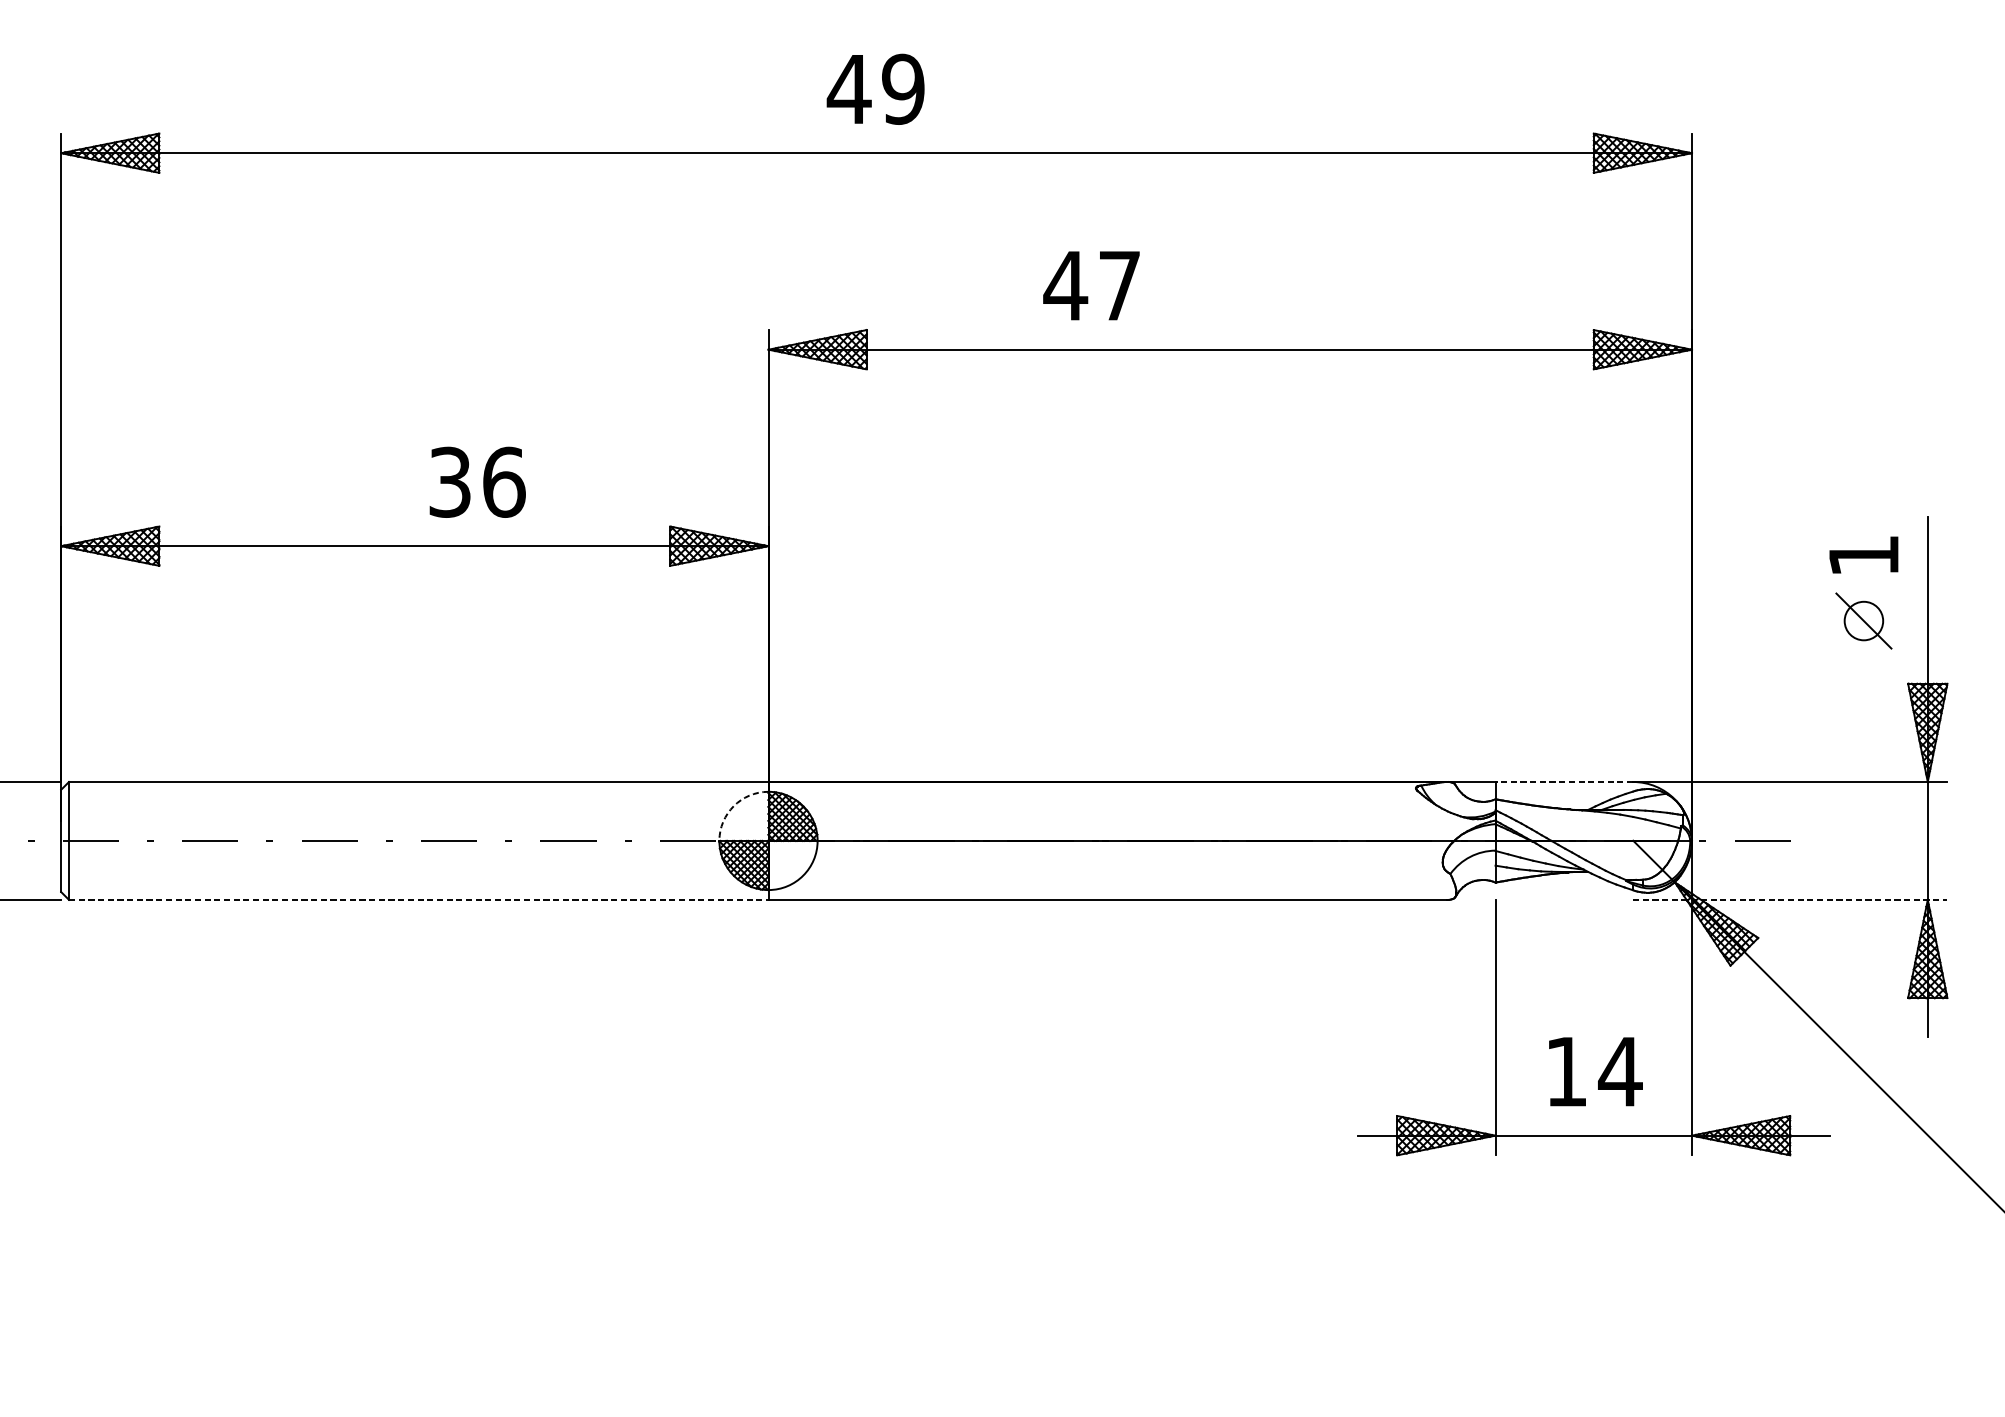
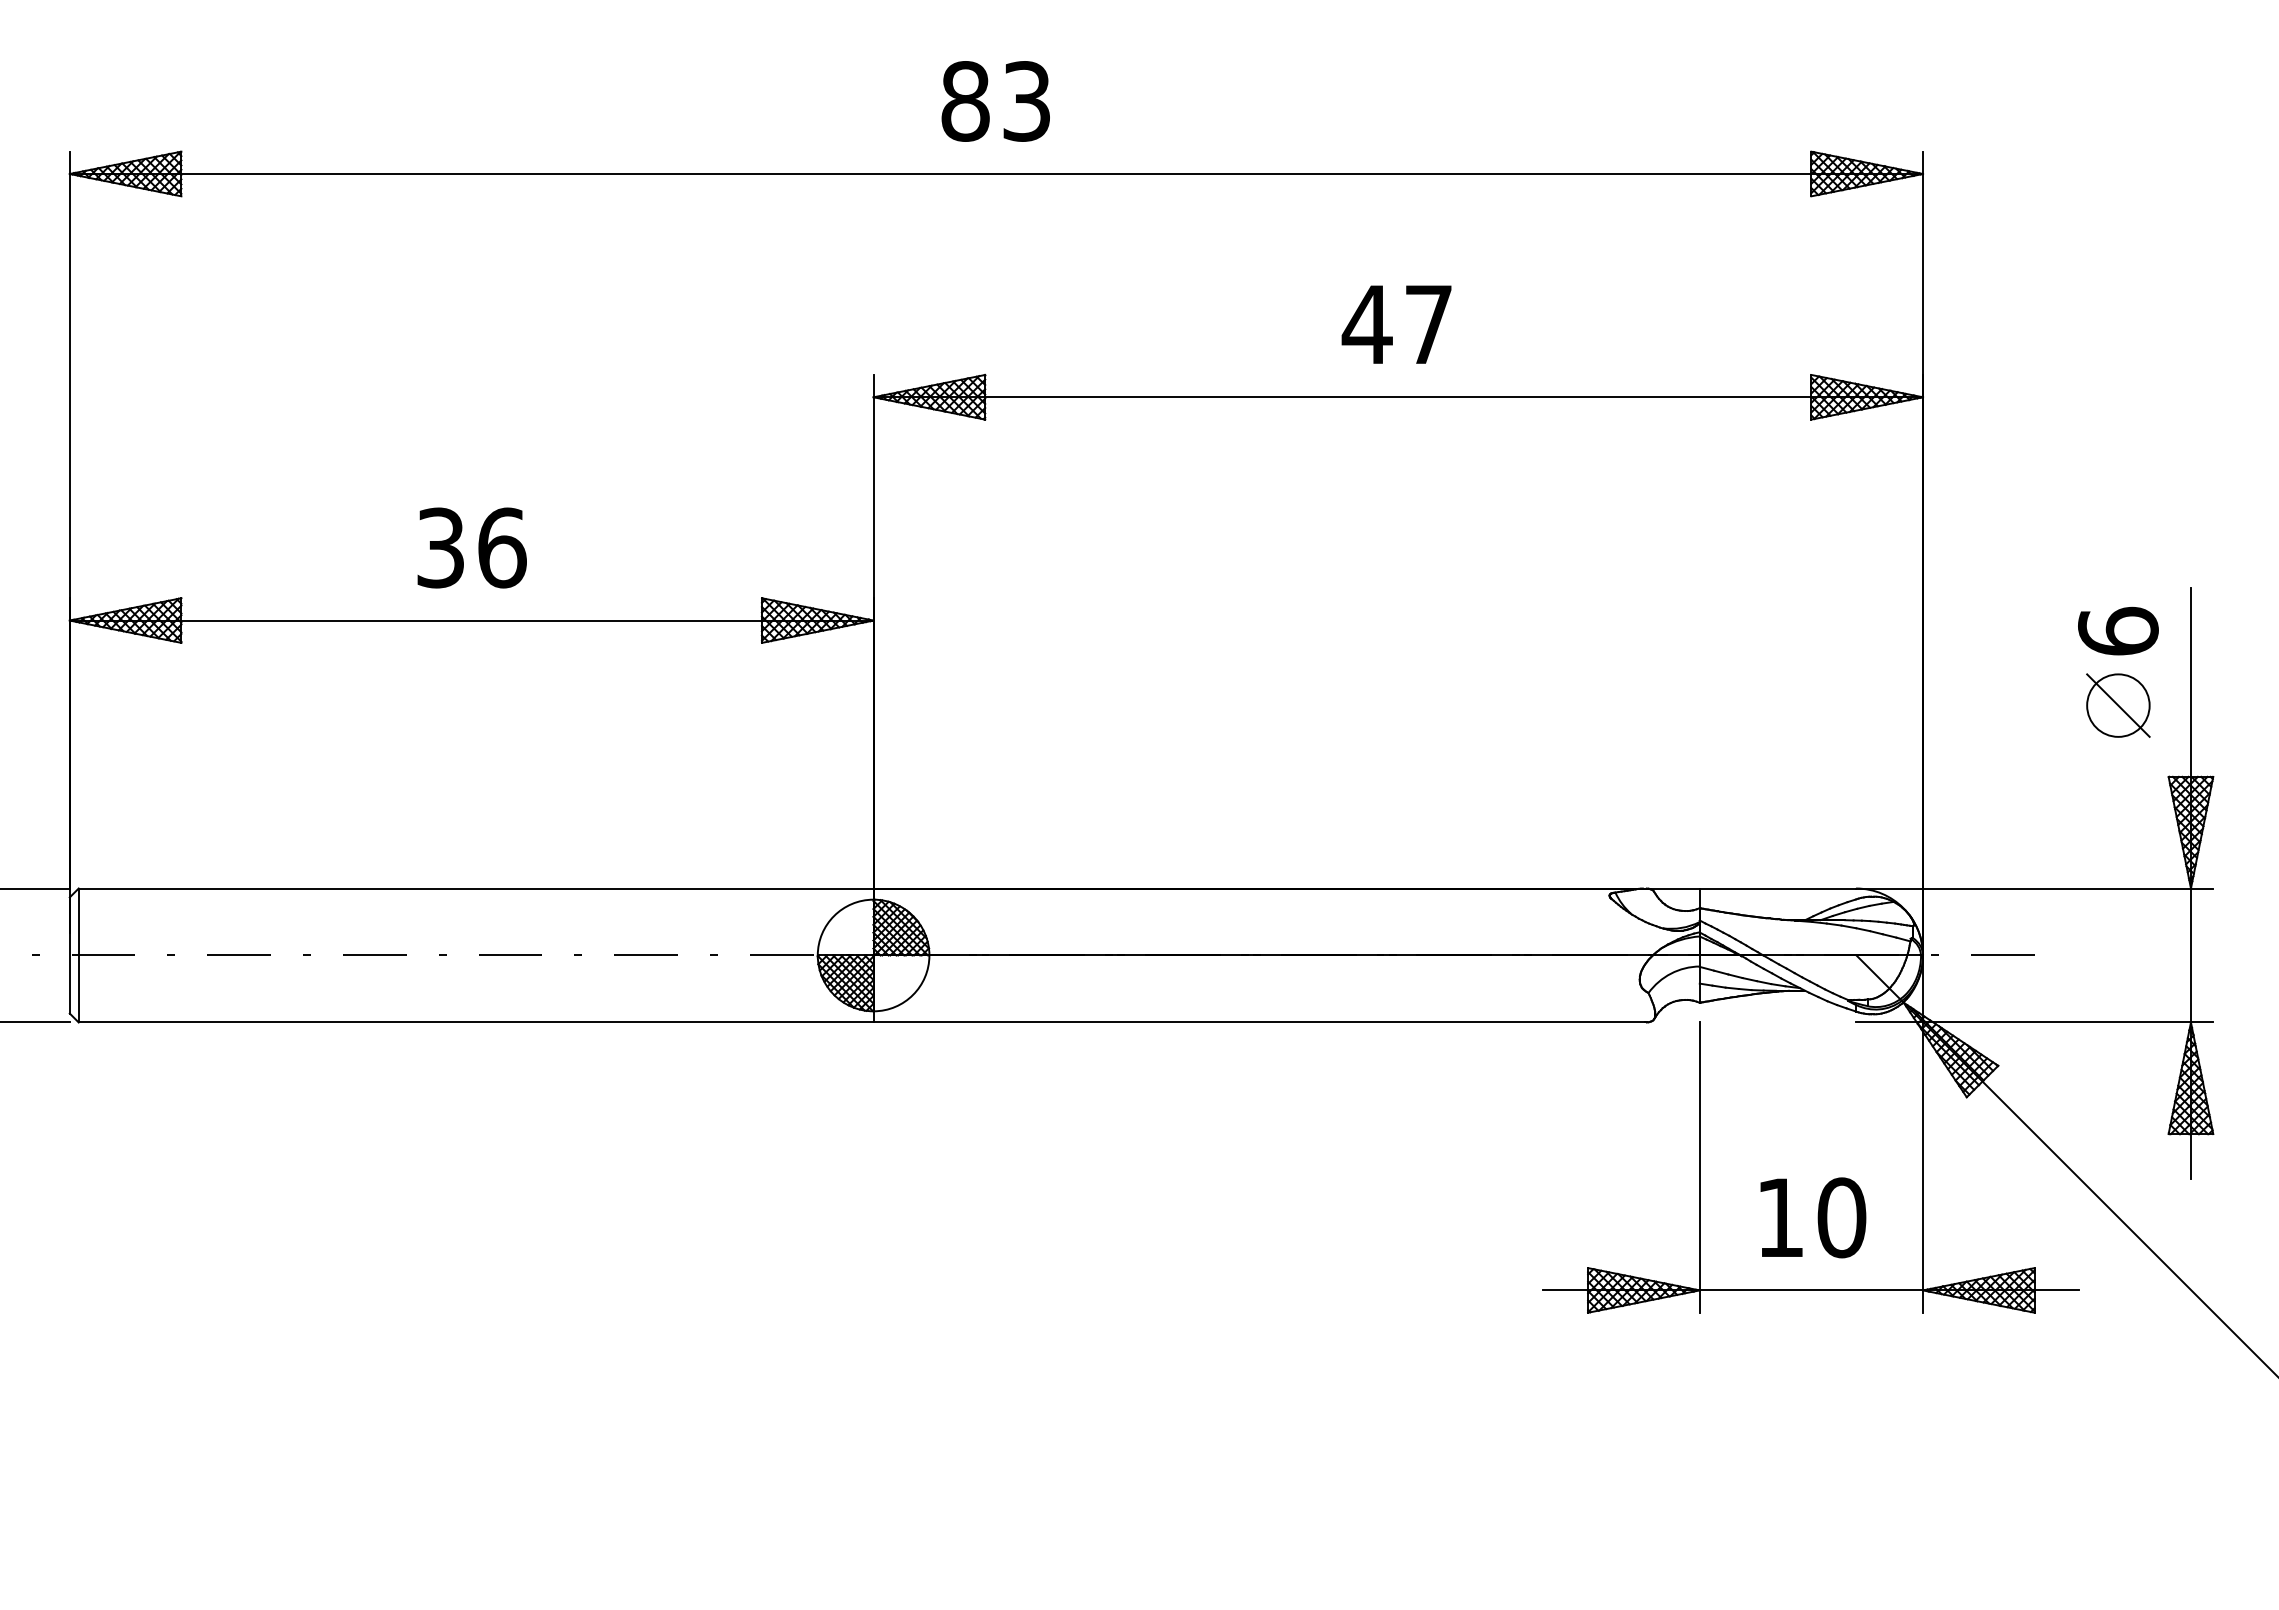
text: (874, 89) -> (994, 101), 49 -> 83
text: (1091, 285) -> (1396, 324), moved
text: (477, 481) -> (471, 547), moved
text: (1864, 554) -> (2118, 630), 1 -> 6
circle: (1864, 620) -> (2118, 705), size x1.43
line: (1563, 781) -> (1777, 888), dashed -> solid
arc: (734, 806) -> (834, 916), dashed -> solid
line: (419, 899) -> (476, 1022), dashed -> solid
line: (1790, 899) -> (2034, 1022), dashed -> solid
text: (1620, 1071) -> (1841, 1217), 14 -> 10

